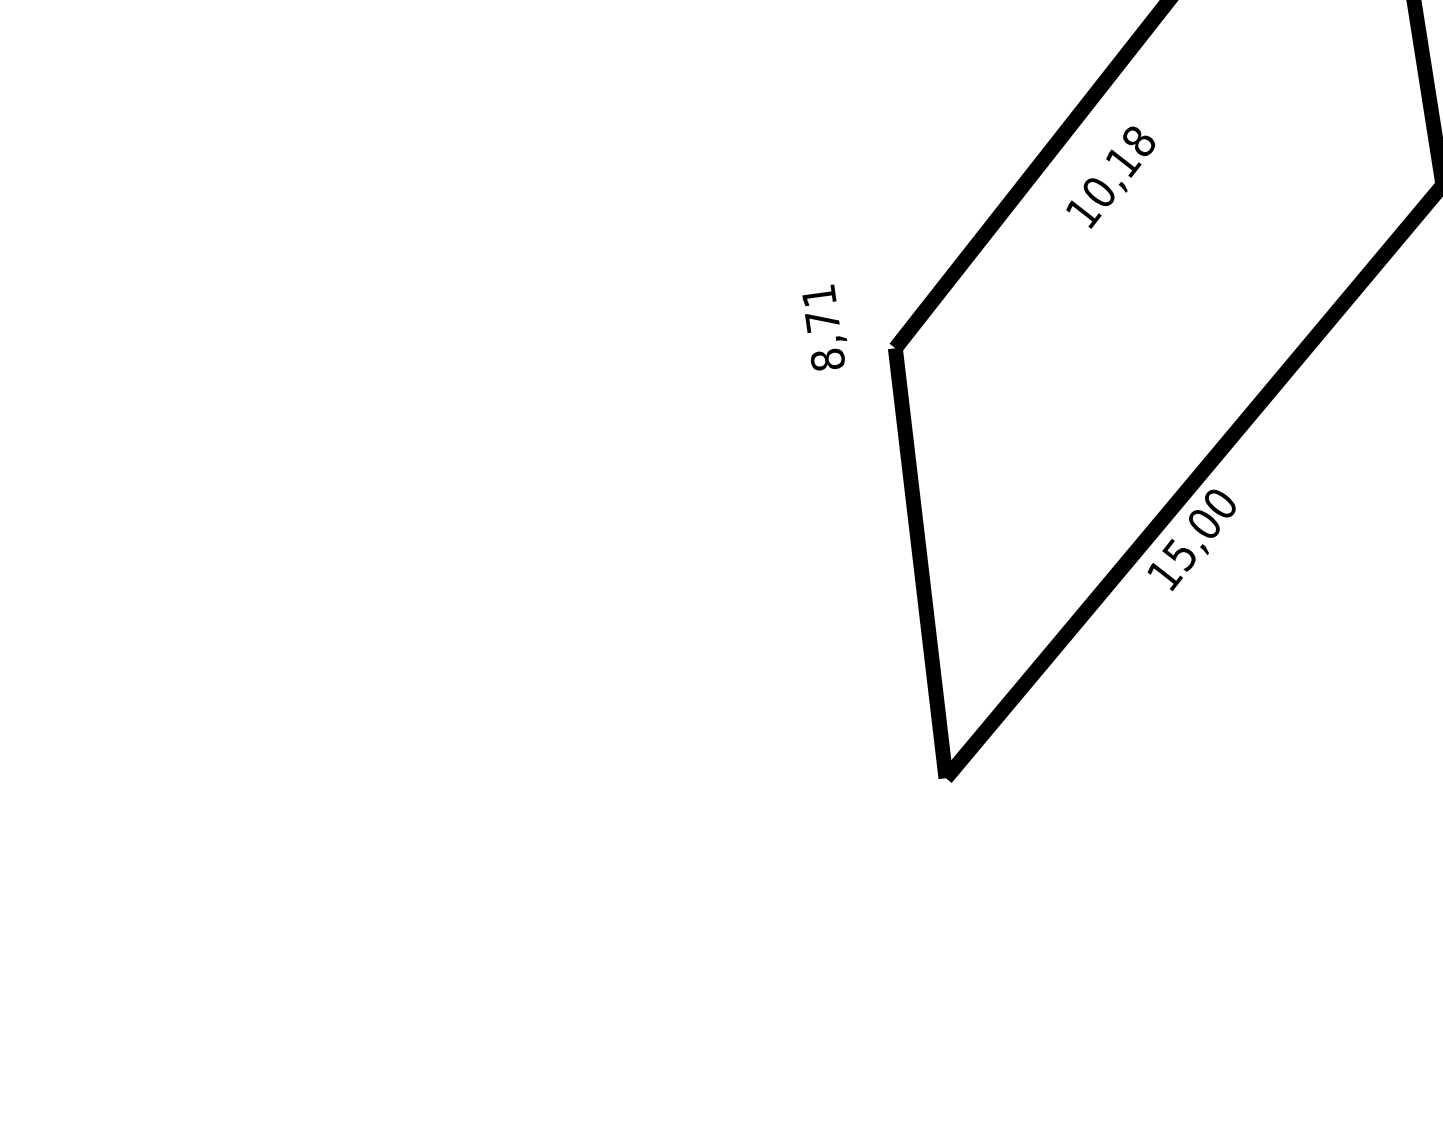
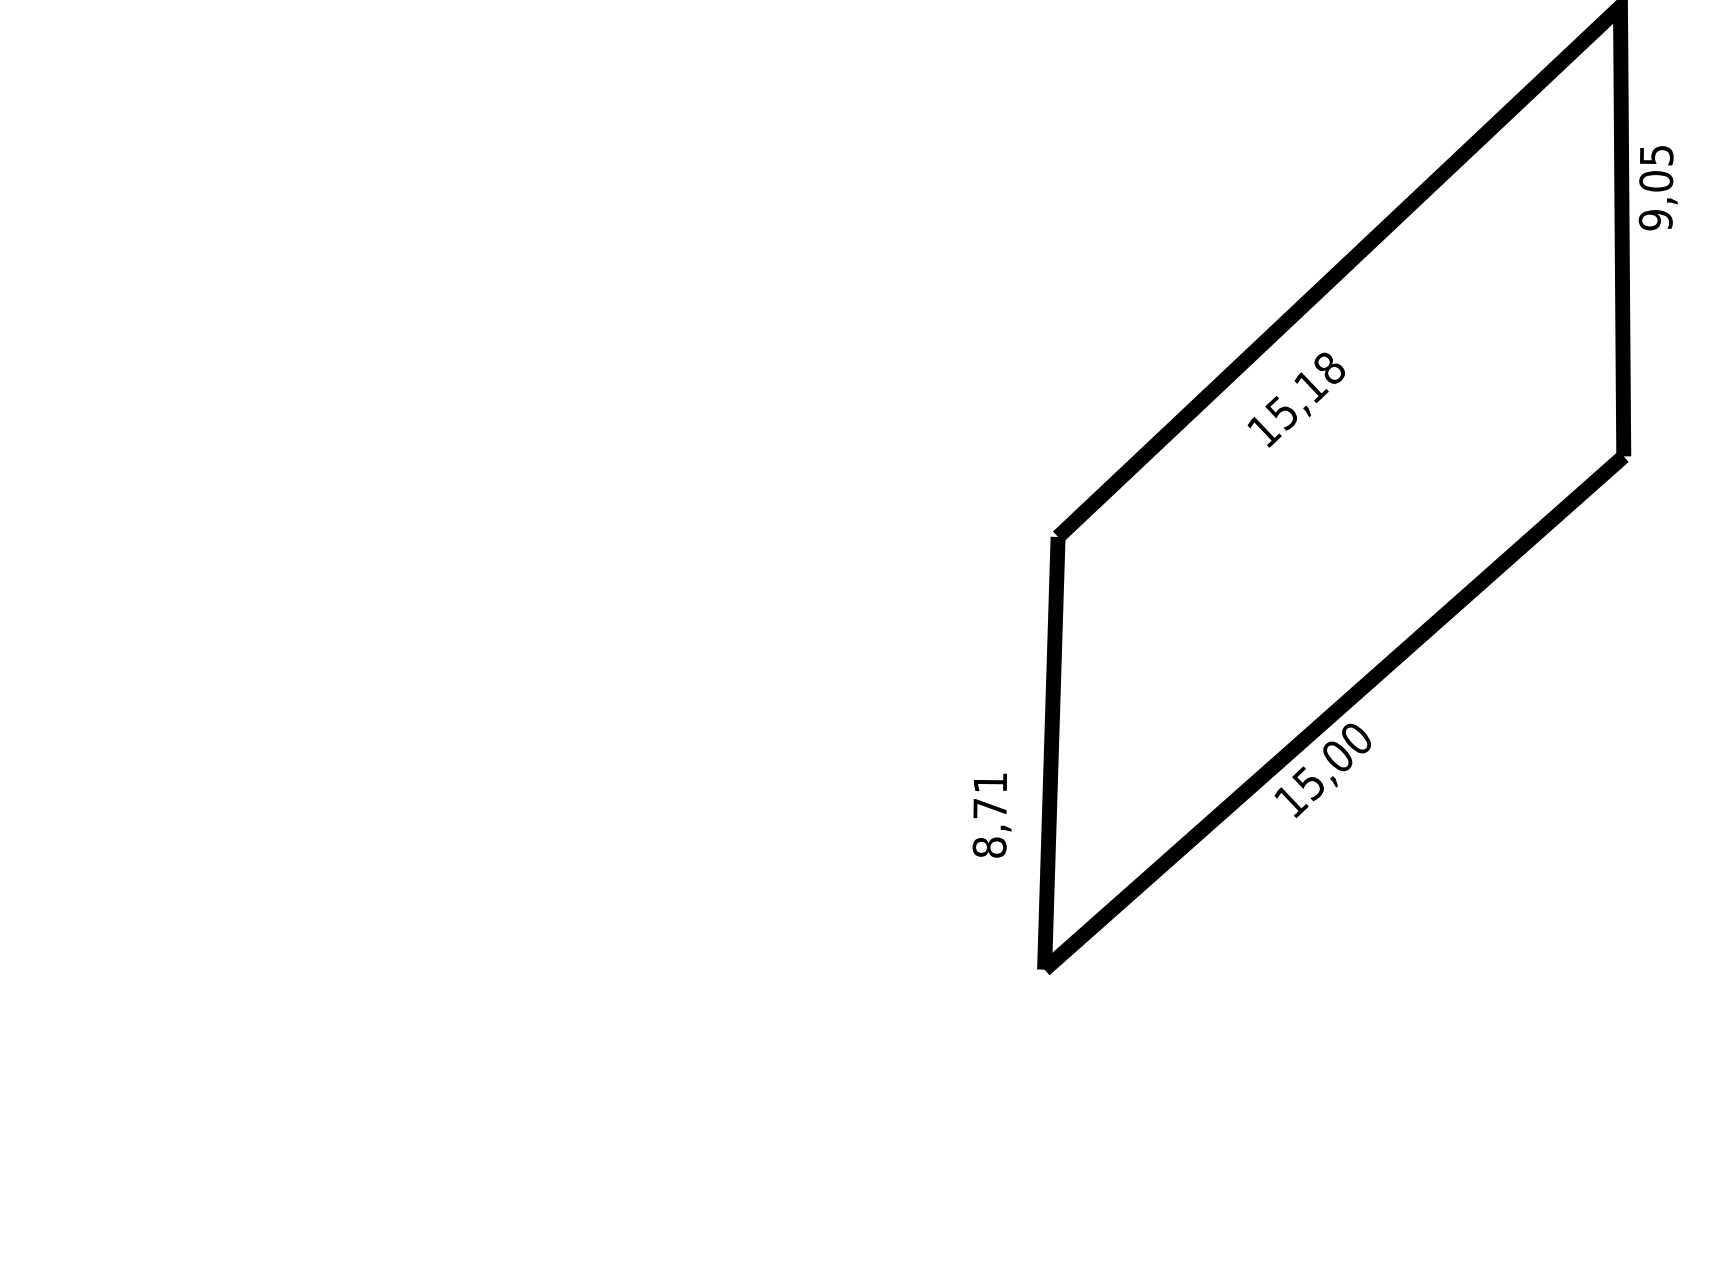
text: (1098, 193) -> (1281, 413), 10,18 -> 15,18
text: (824, 328) -> (991, 815), moved

